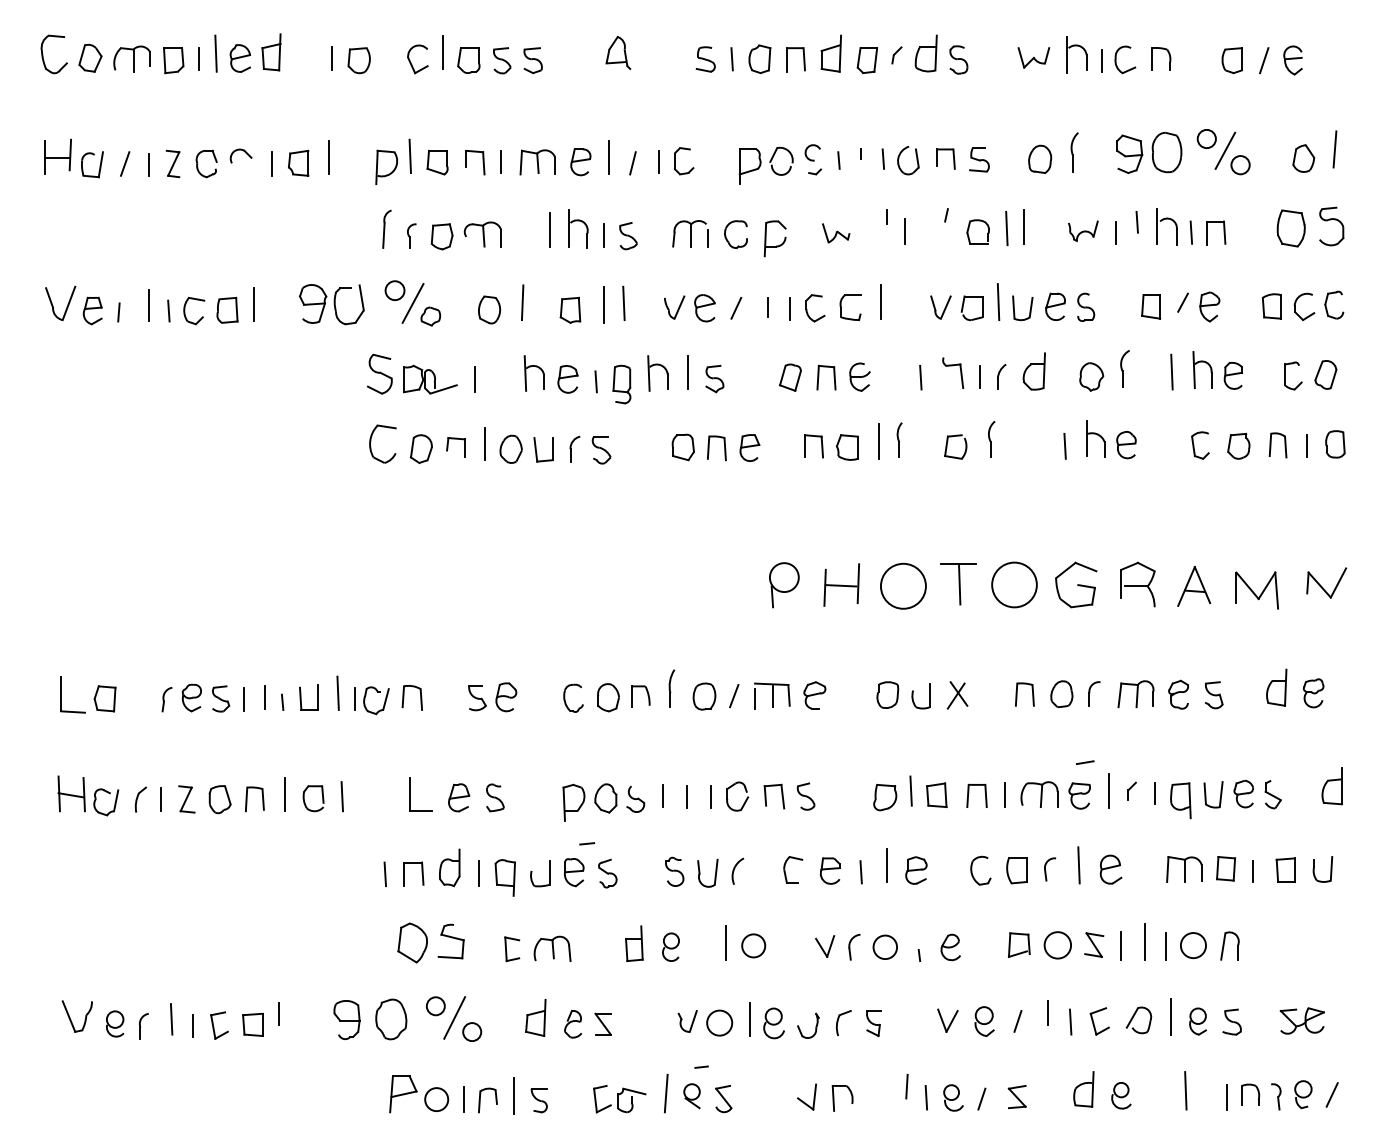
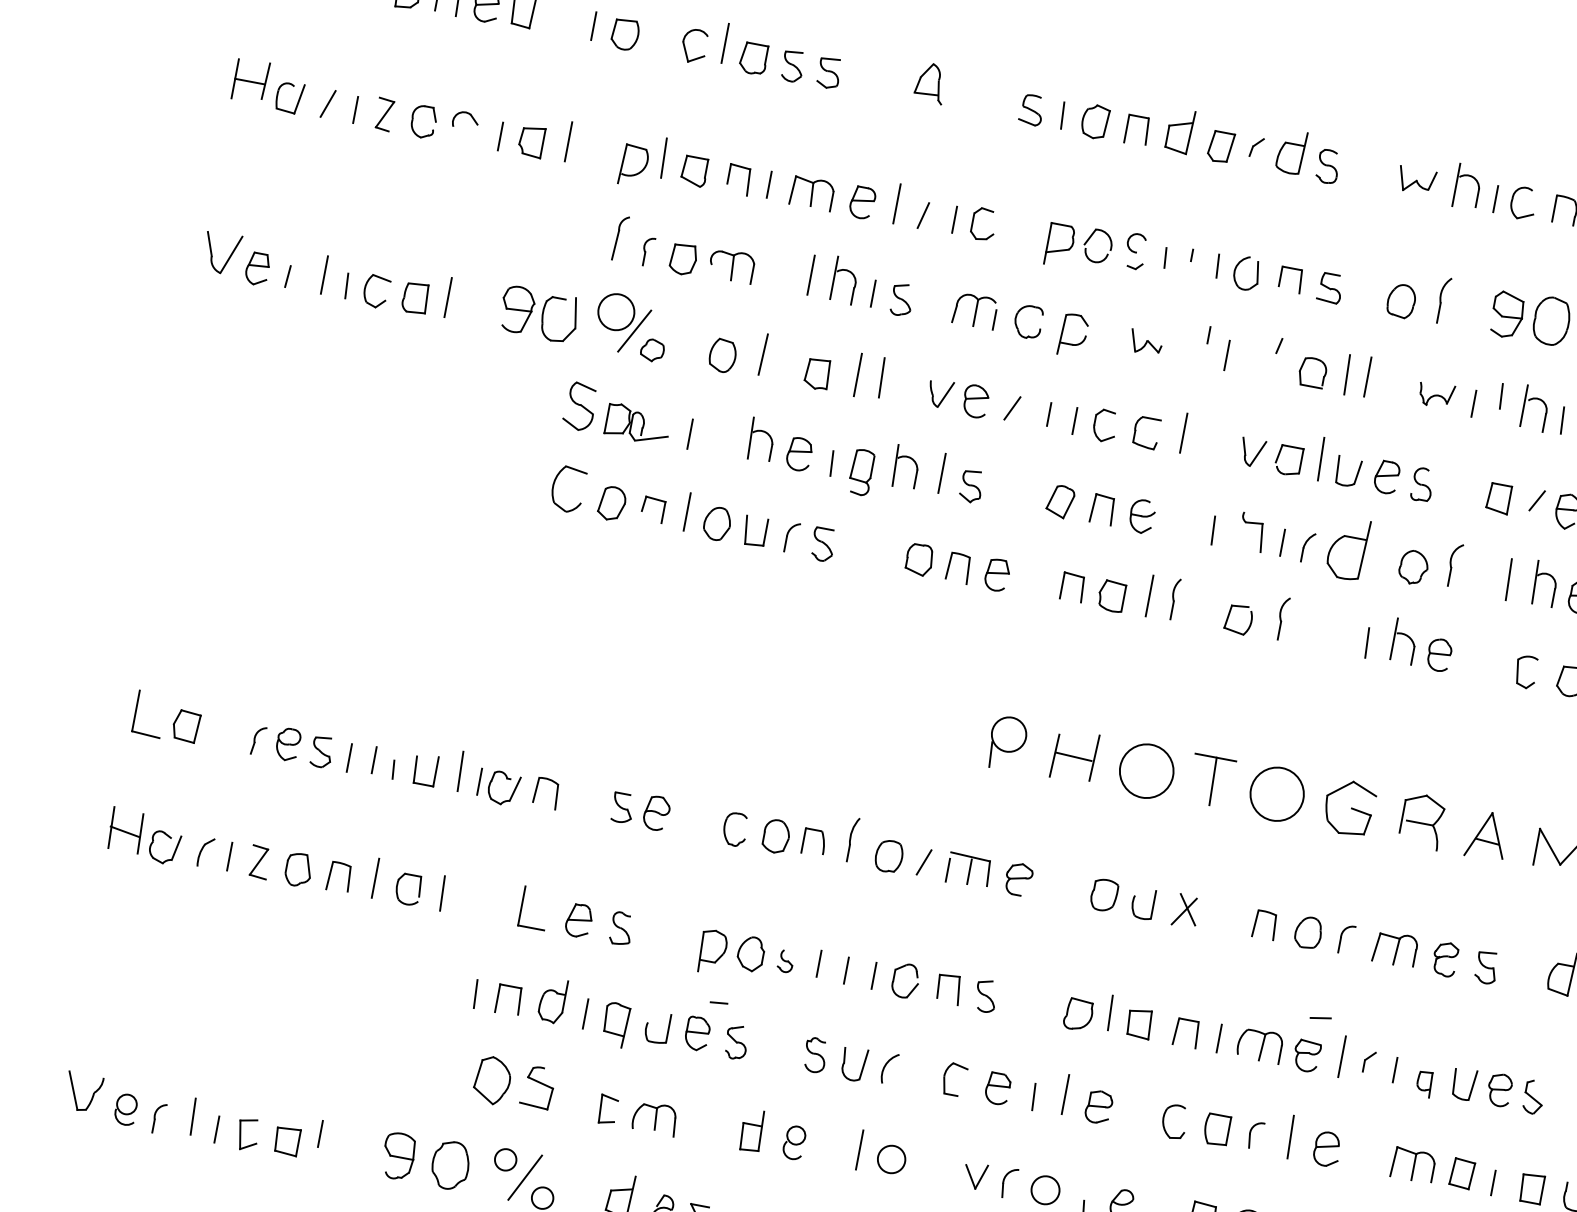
circle: (394, 290) -> (615, 311), size x1.6
part: (1033, 371) -> (1346, 548), size x1.4
part: (635, 798) -> (785, 960), size x0.7
part: (1180, 800) -> (1423, 1083), size x0.6

